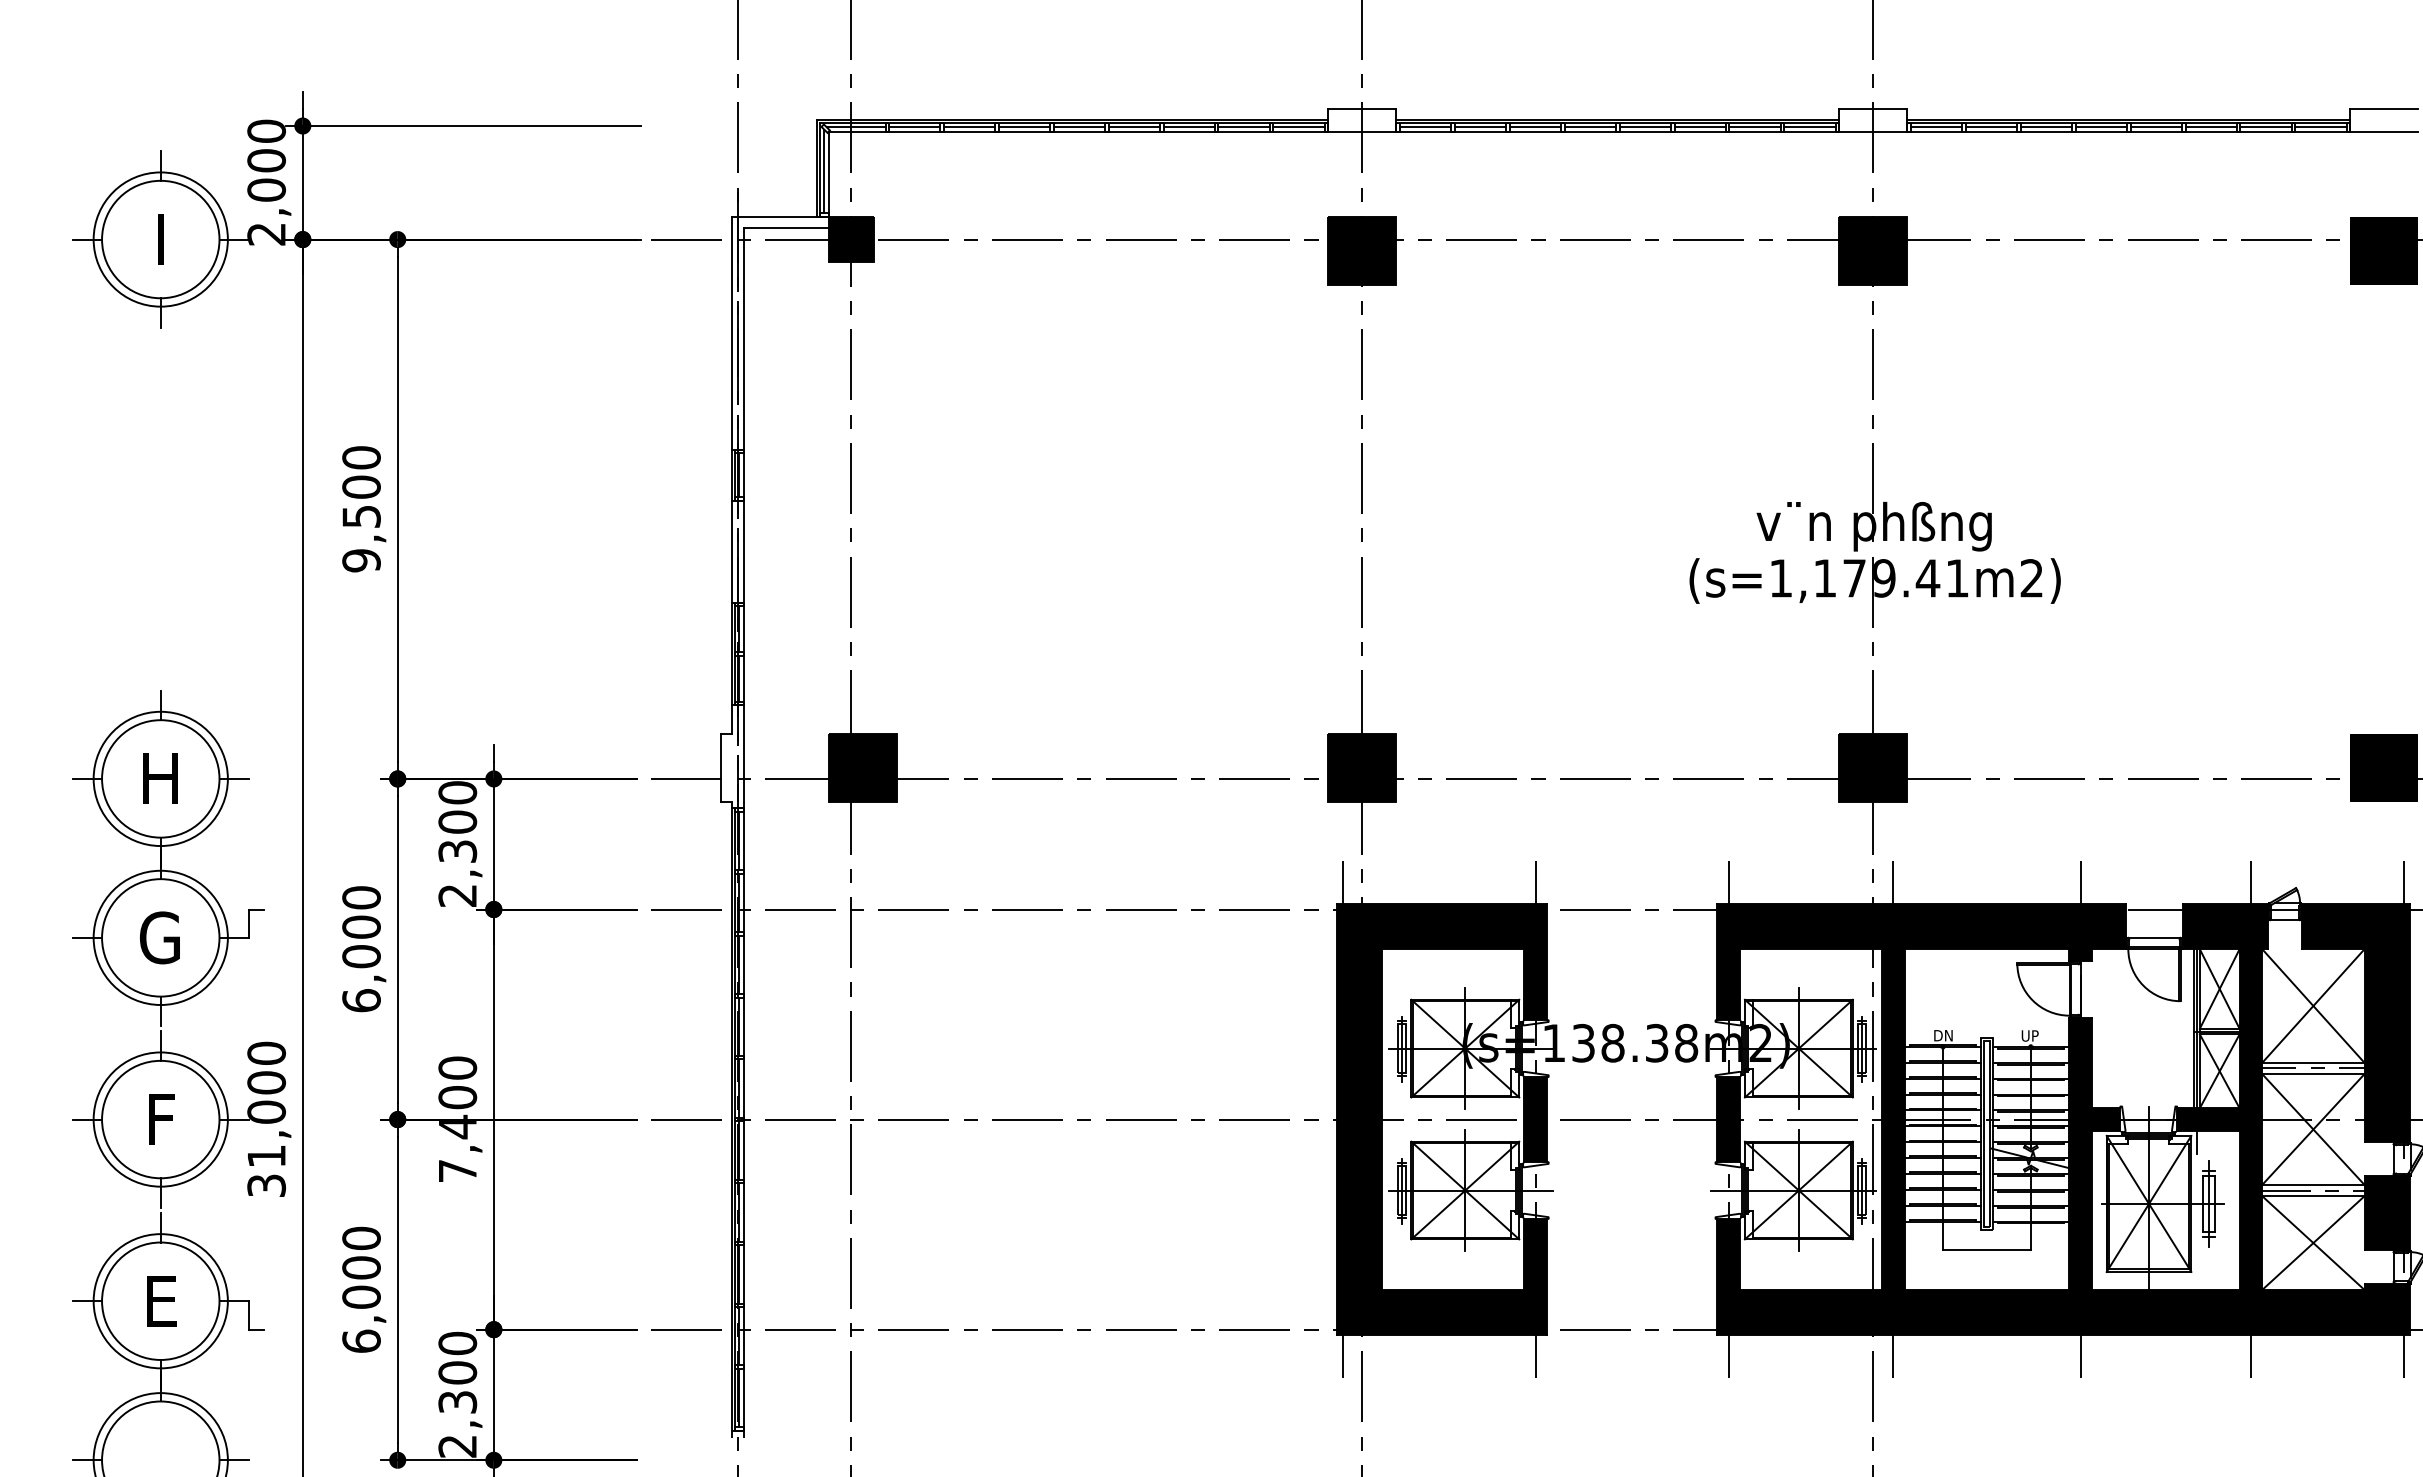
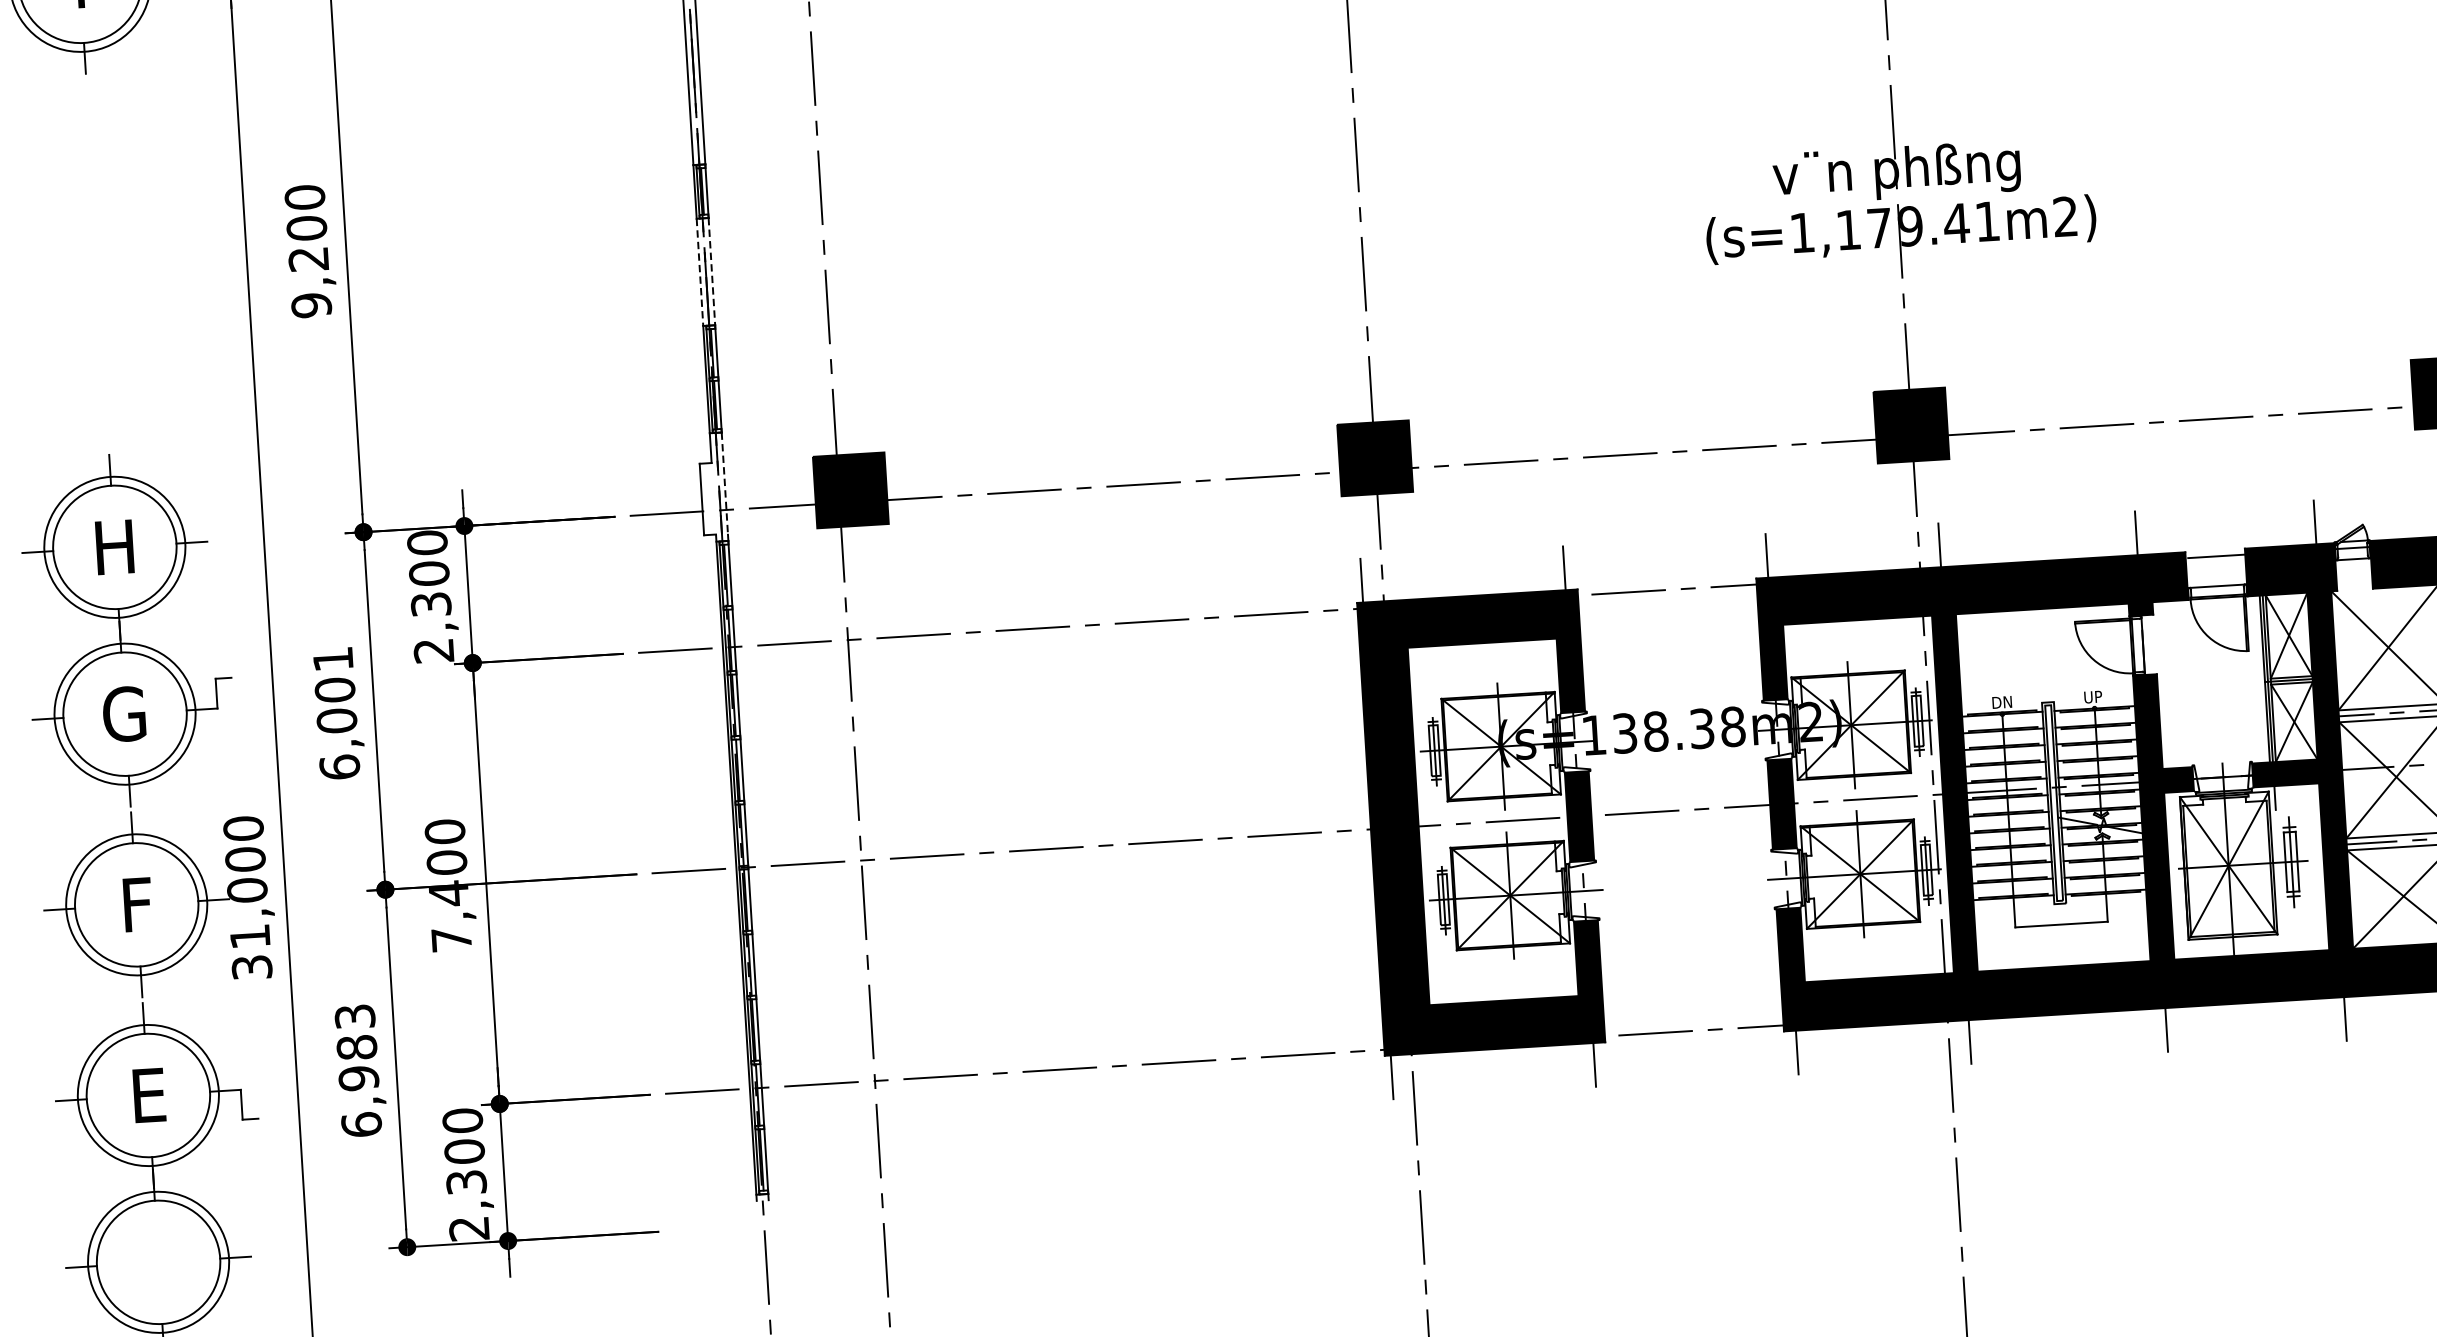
text: (361, 516) -> (308, 259), 9,500 -> 9,200
line: (732, 552) -> (700, 273), solid -> dashed
line: (743, 552) -> (711, 272), solid -> dashed
line: (743, 753) -> (724, 483), solid -> dashed
text: (361, 897) -> (333, 658), 6,000 -> 6,001
text: (361, 1267) -> (356, 1047), 6,000 -> 6,983

